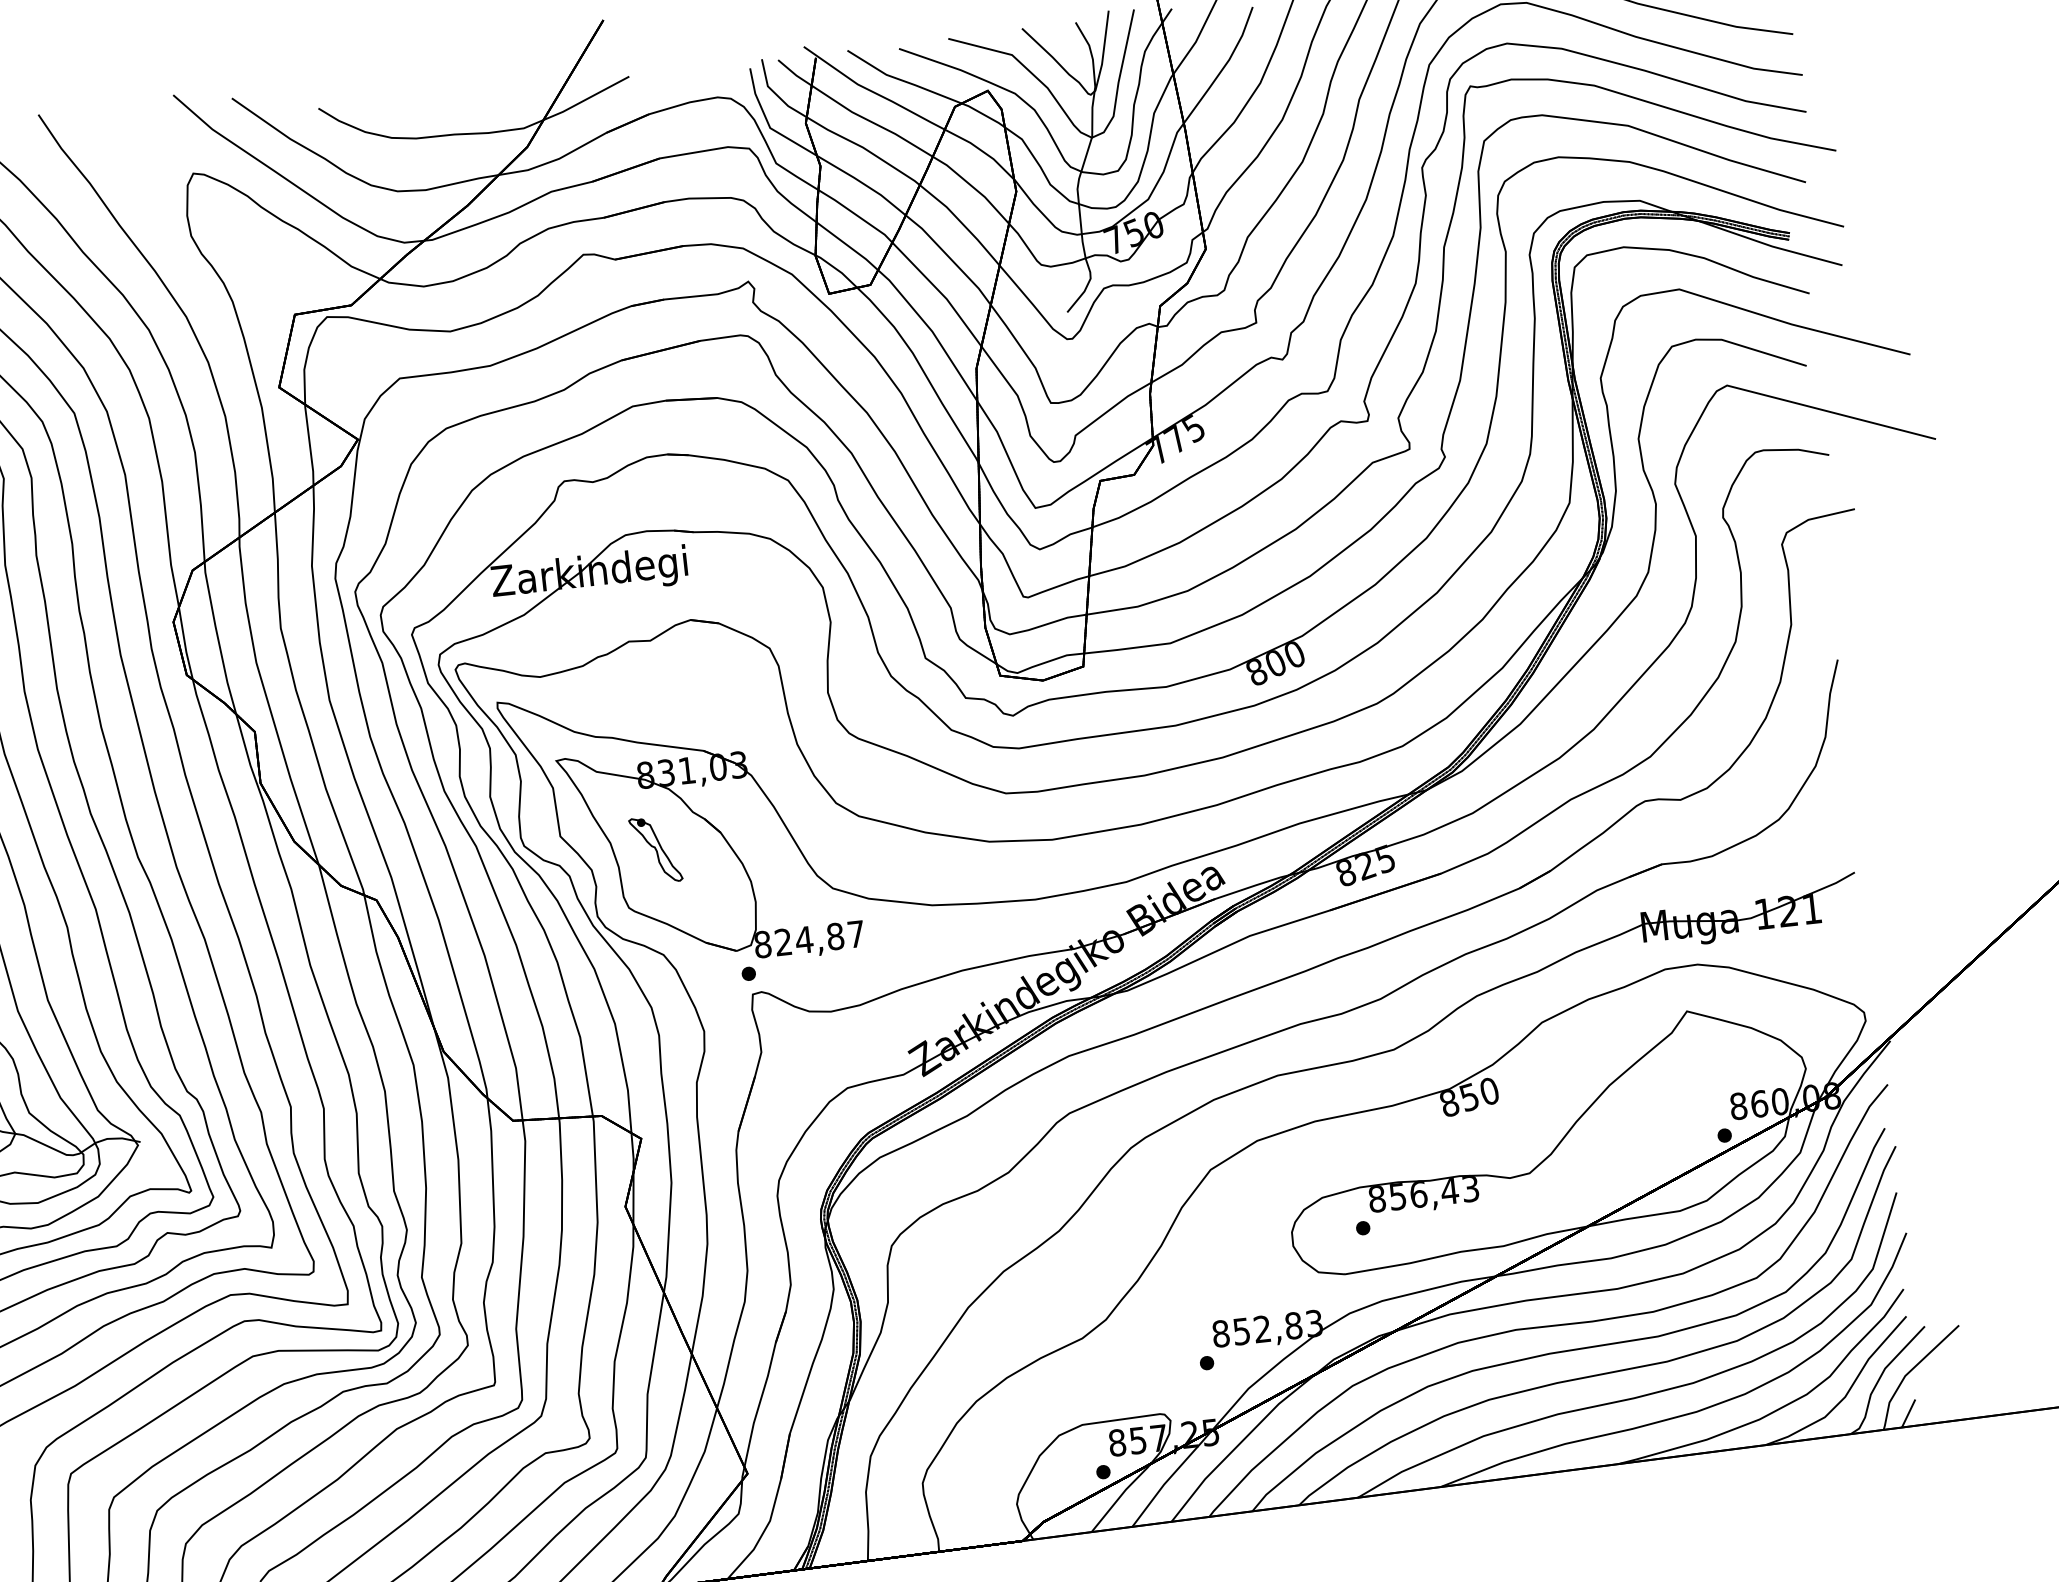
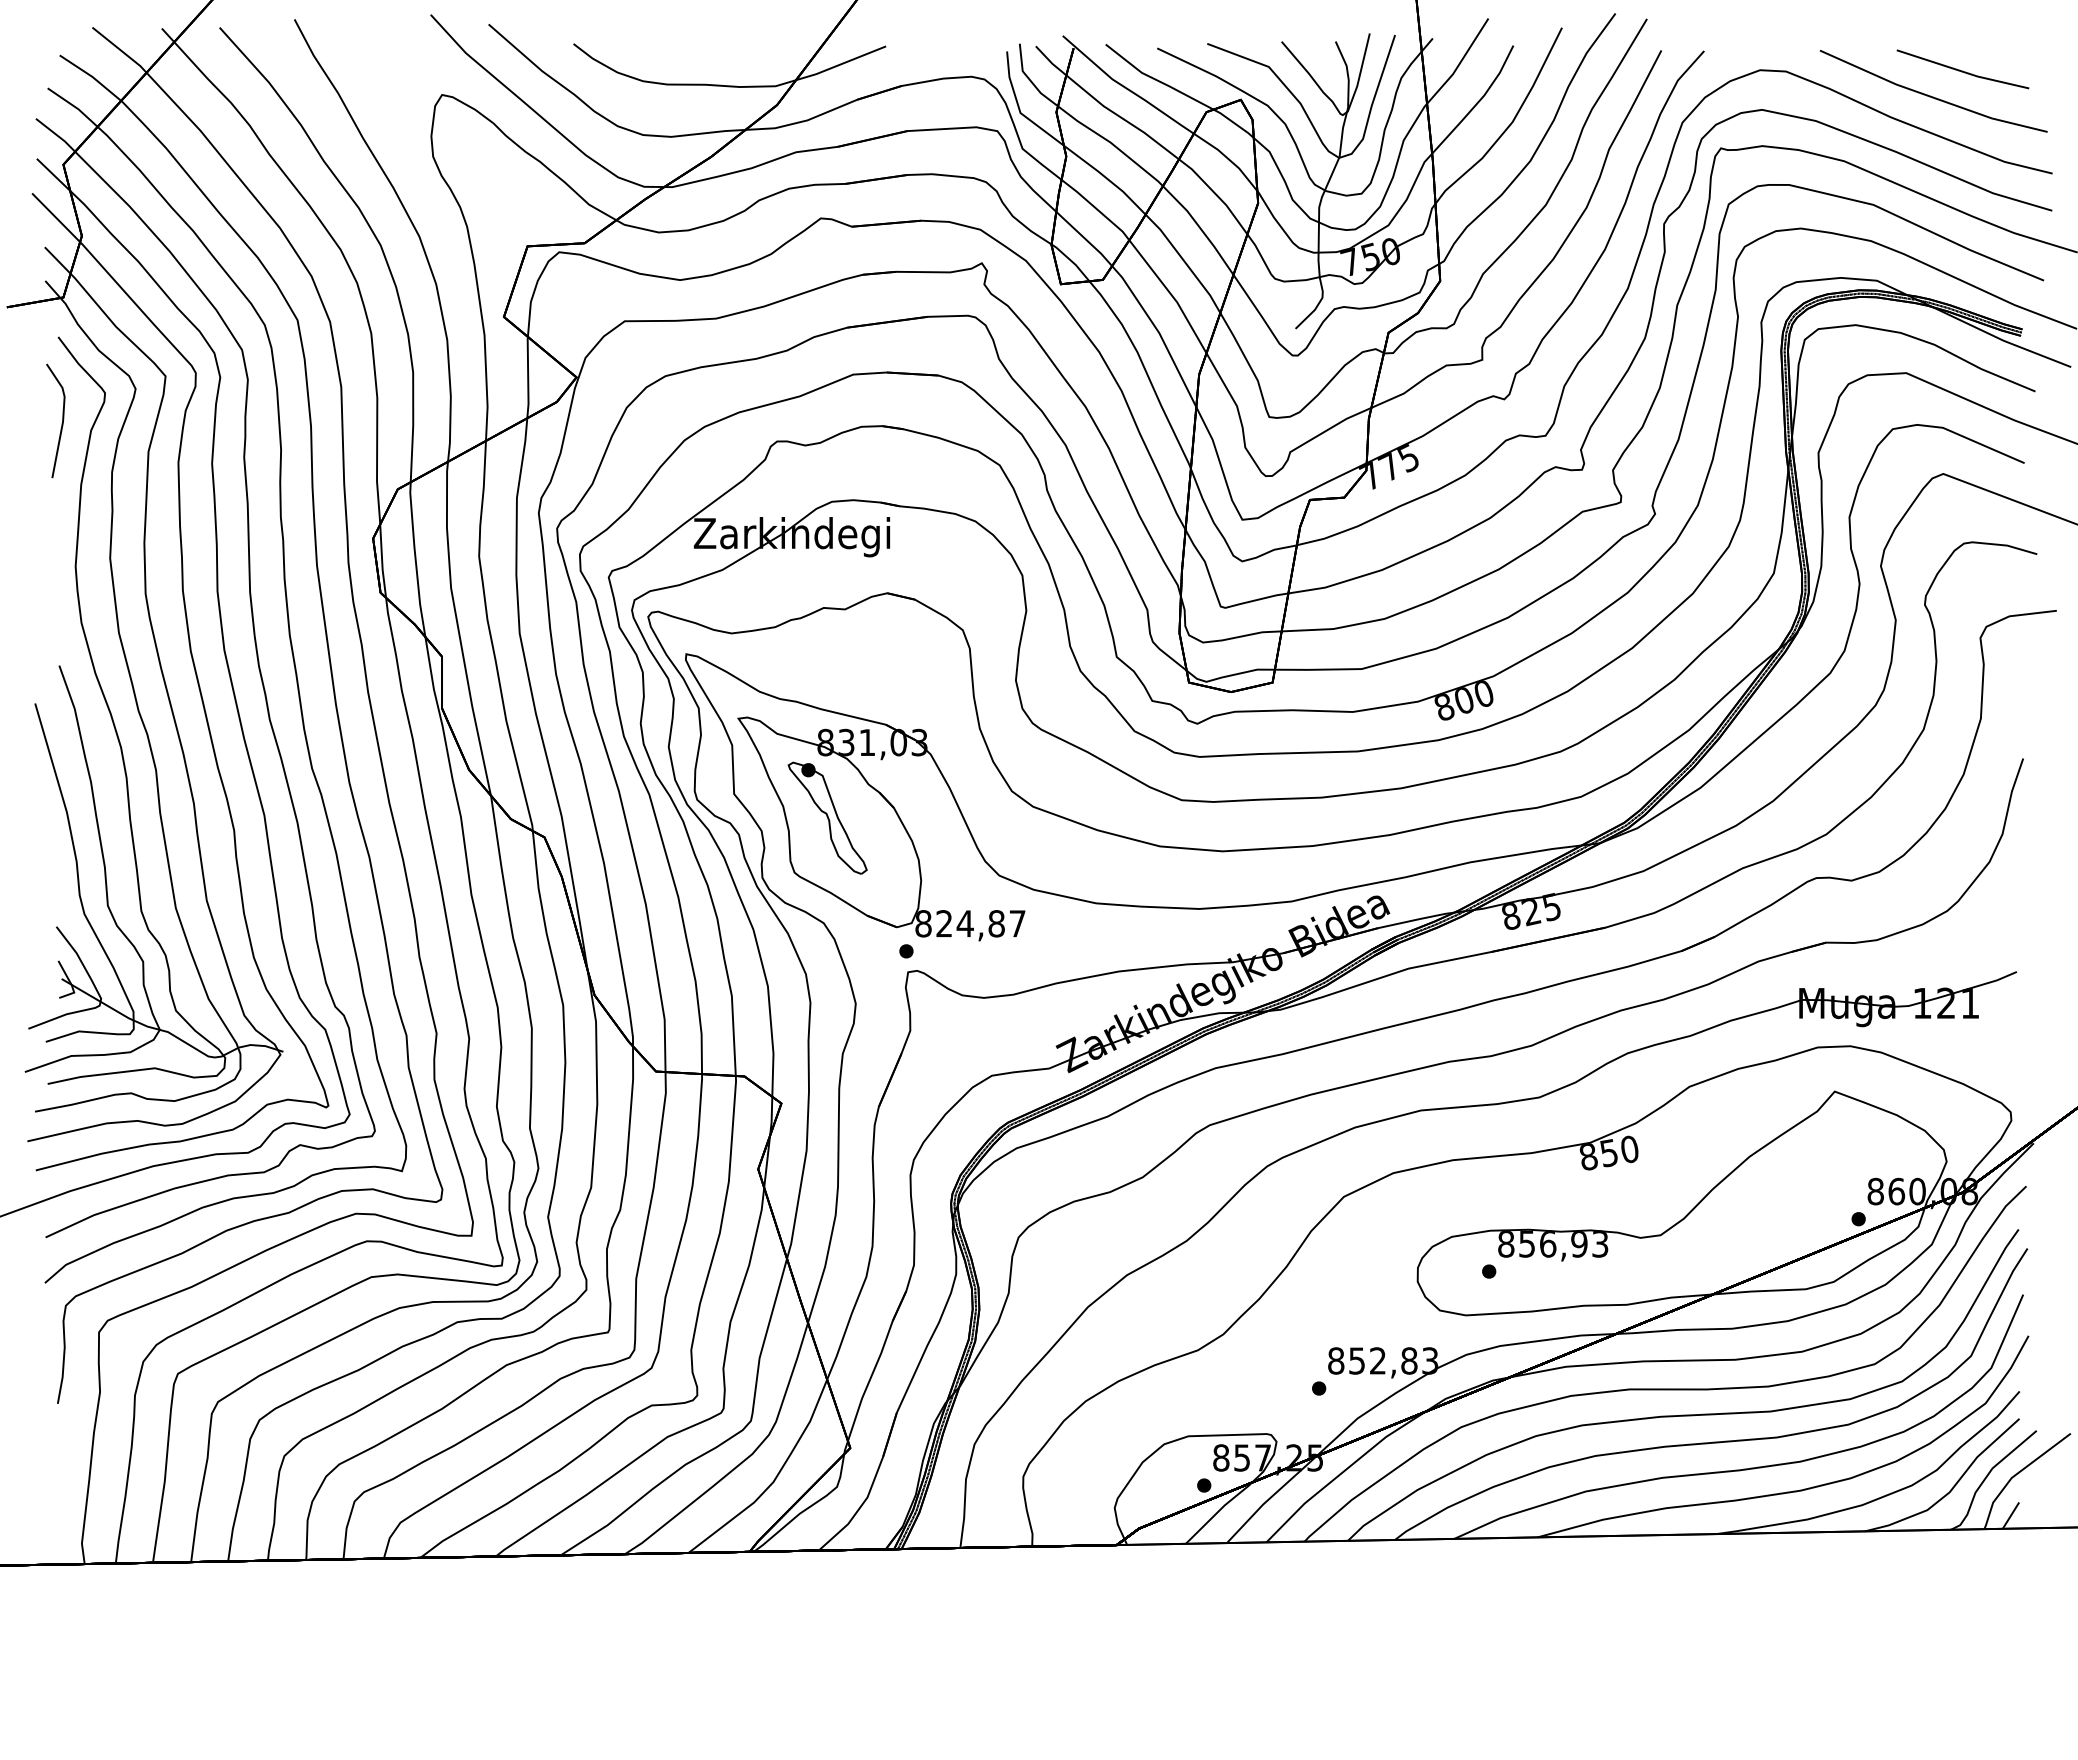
part: (655, 849) -> (827, 817), size x1.67
text: (1450, 1191) -> (1579, 1244), 856,43 -> 856,93

